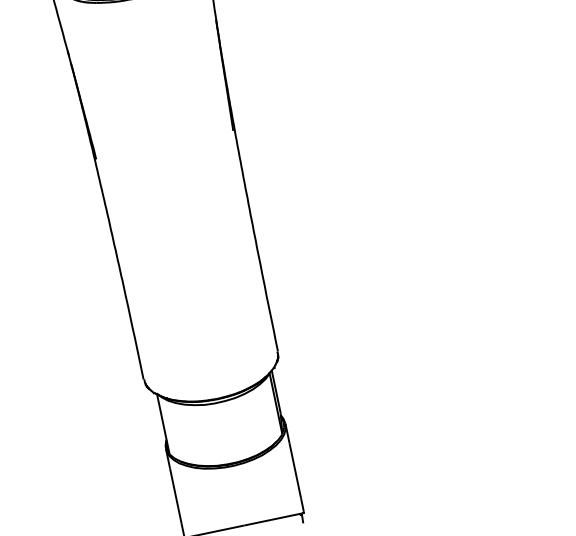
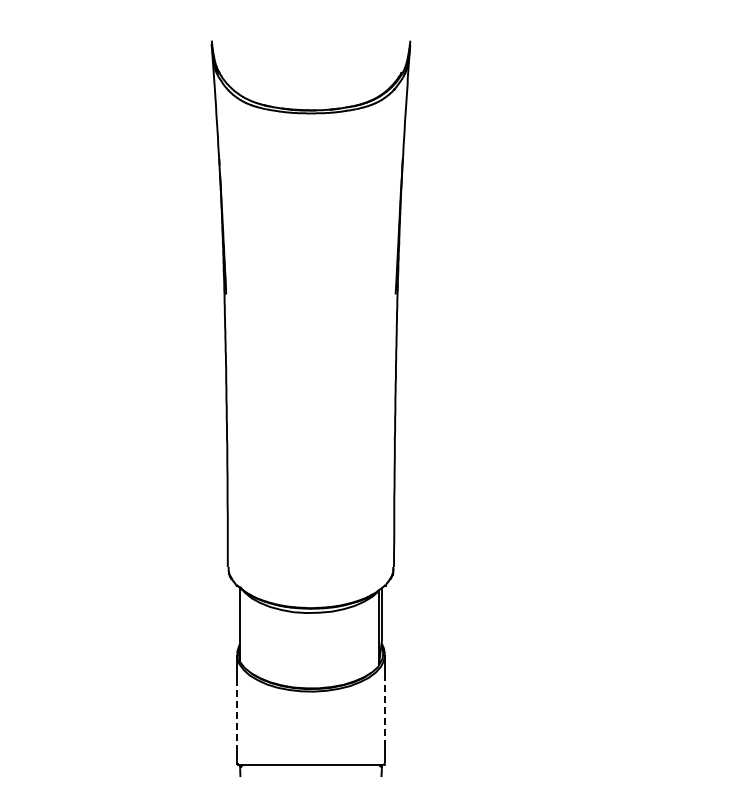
line: (295, 470) -> (385, 712), solid -> dashed
line: (176, 495) -> (237, 712), solid -> dashed

